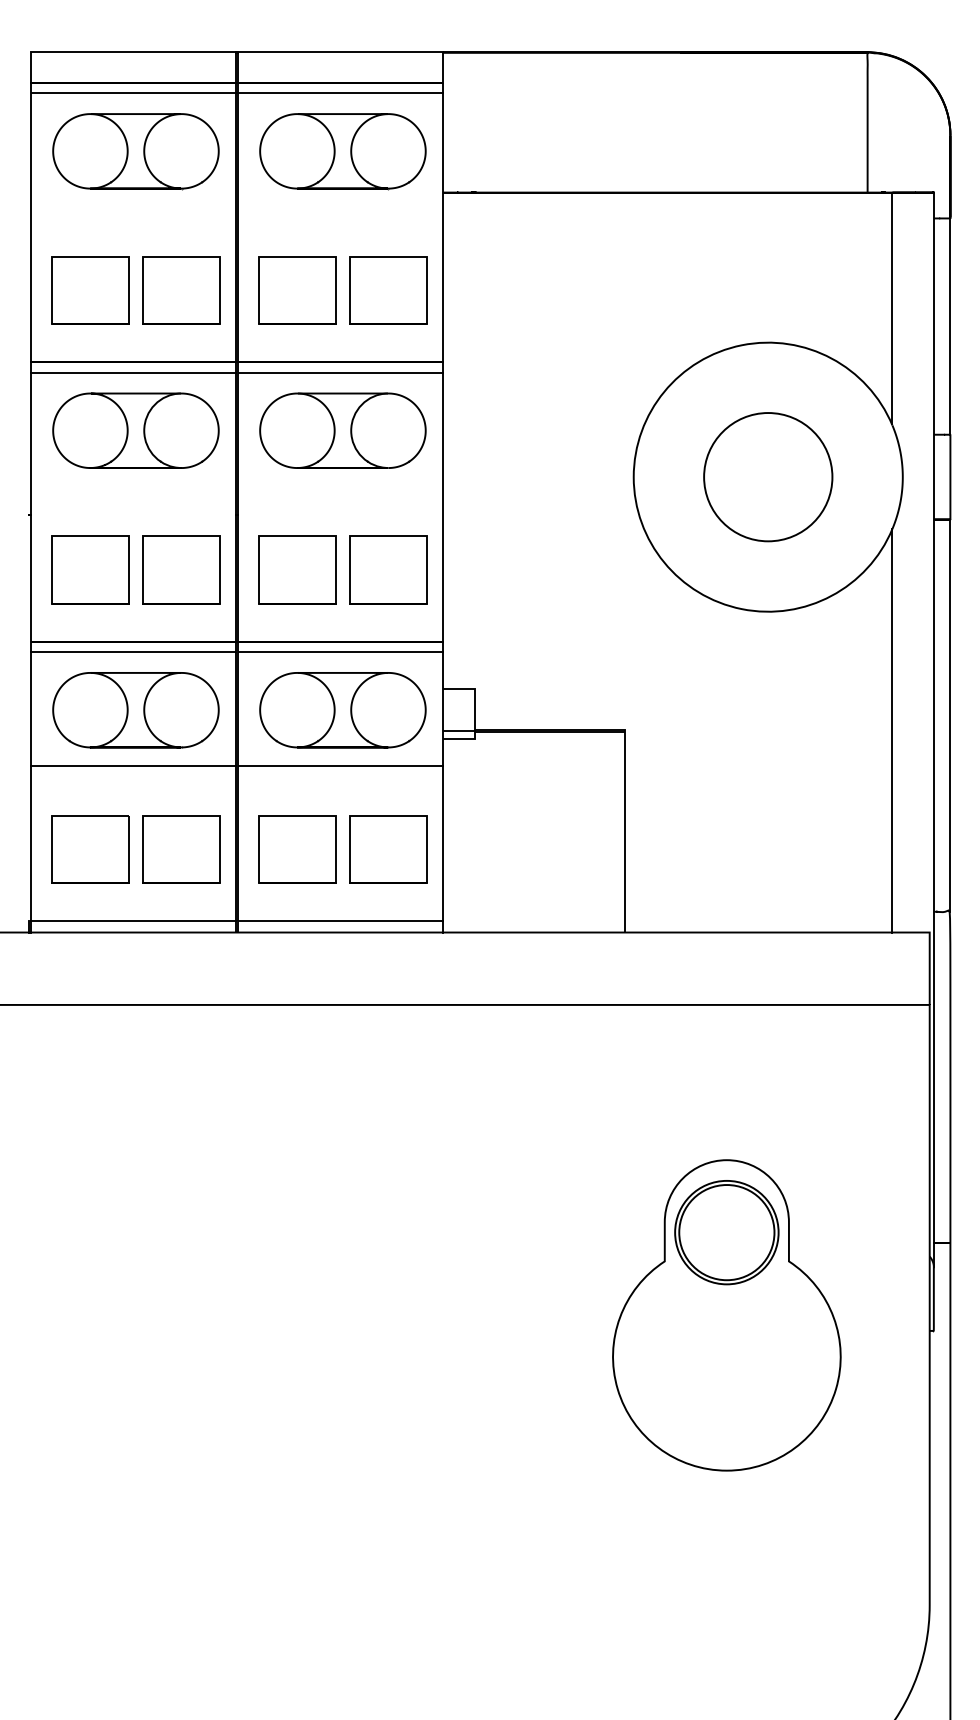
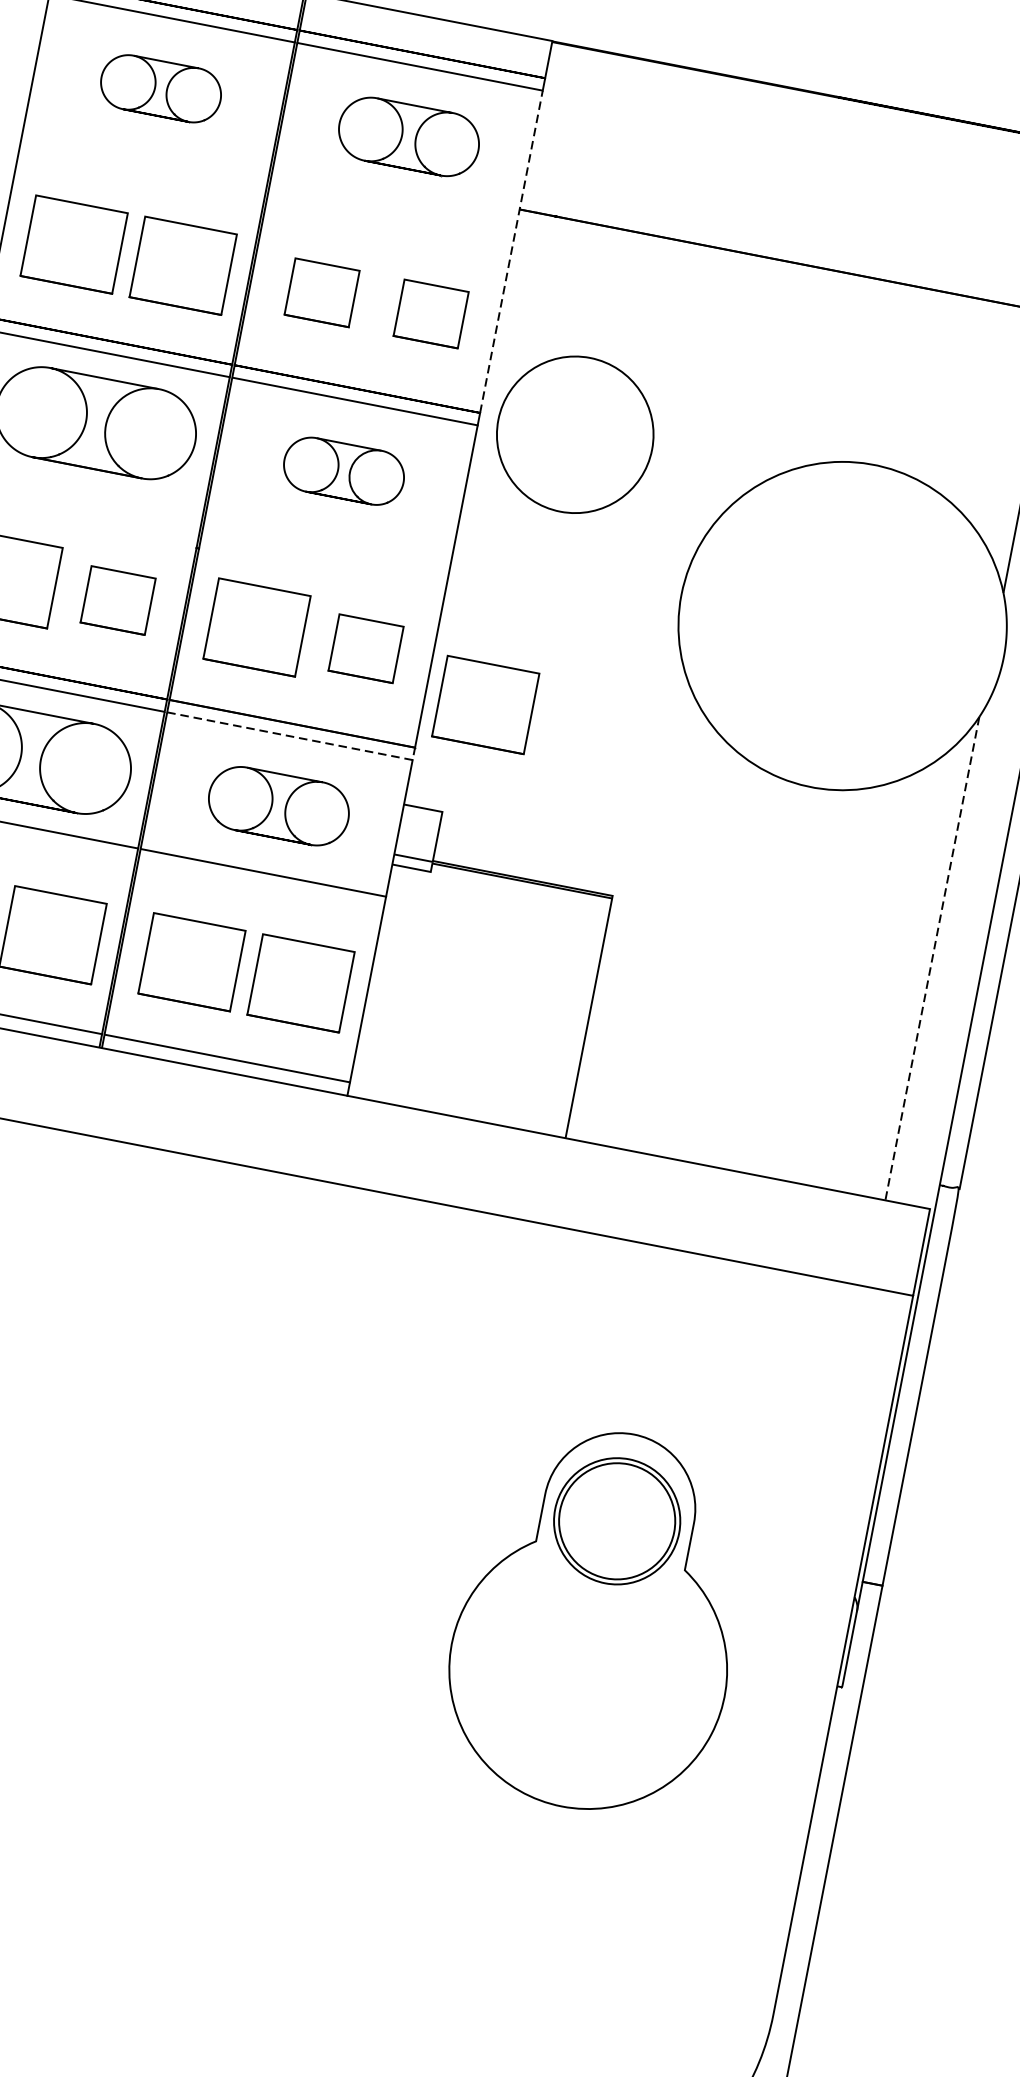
part: (135, 151) -> (160, 88), size x0.6
part: (342, 151) -> (408, 136), size x0.7
line: (443, 227) -> (511, 251), solid -> dashed
part: (297, 290) -> (322, 292), size x0.7
part: (388, 290) -> (431, 313), size x0.7
part: (342, 430) -> (343, 470), size x0.6
part: (768, 477) -> (575, 435), moved
part: (181, 569) -> (118, 599), size x0.7
part: (388, 569) -> (366, 648), size x0.7
part: (493, 596) -> (485, 704), added
line: (347, 652) -> (297, 738), solid -> dashed
part: (342, 710) -> (278, 806), size x0.7
line: (892, 730) -> (932, 958), solid -> dashed

